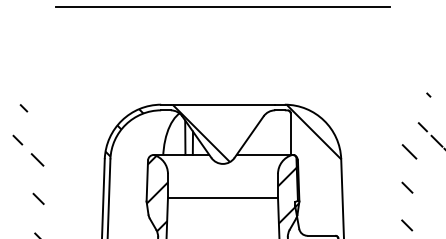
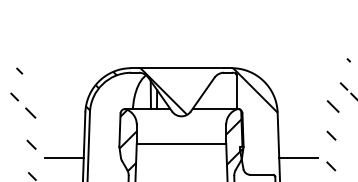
line: (78, 214) -> (63, 157), added
line: (366, 214) -> (298, 157), added

